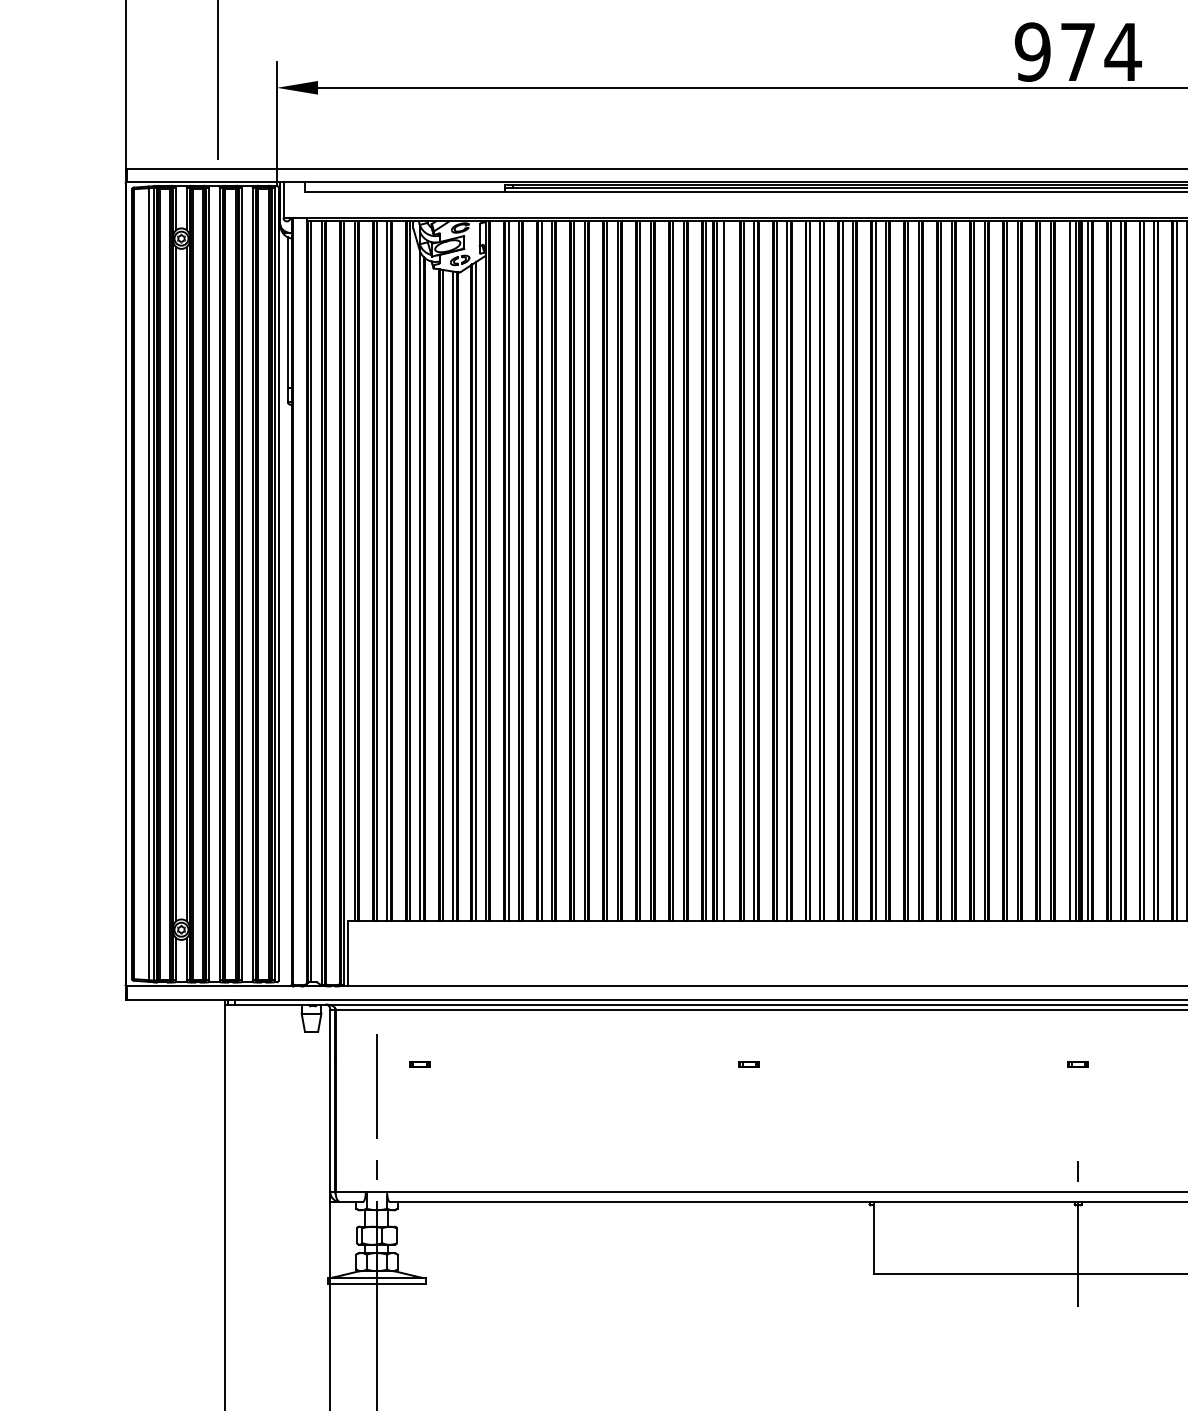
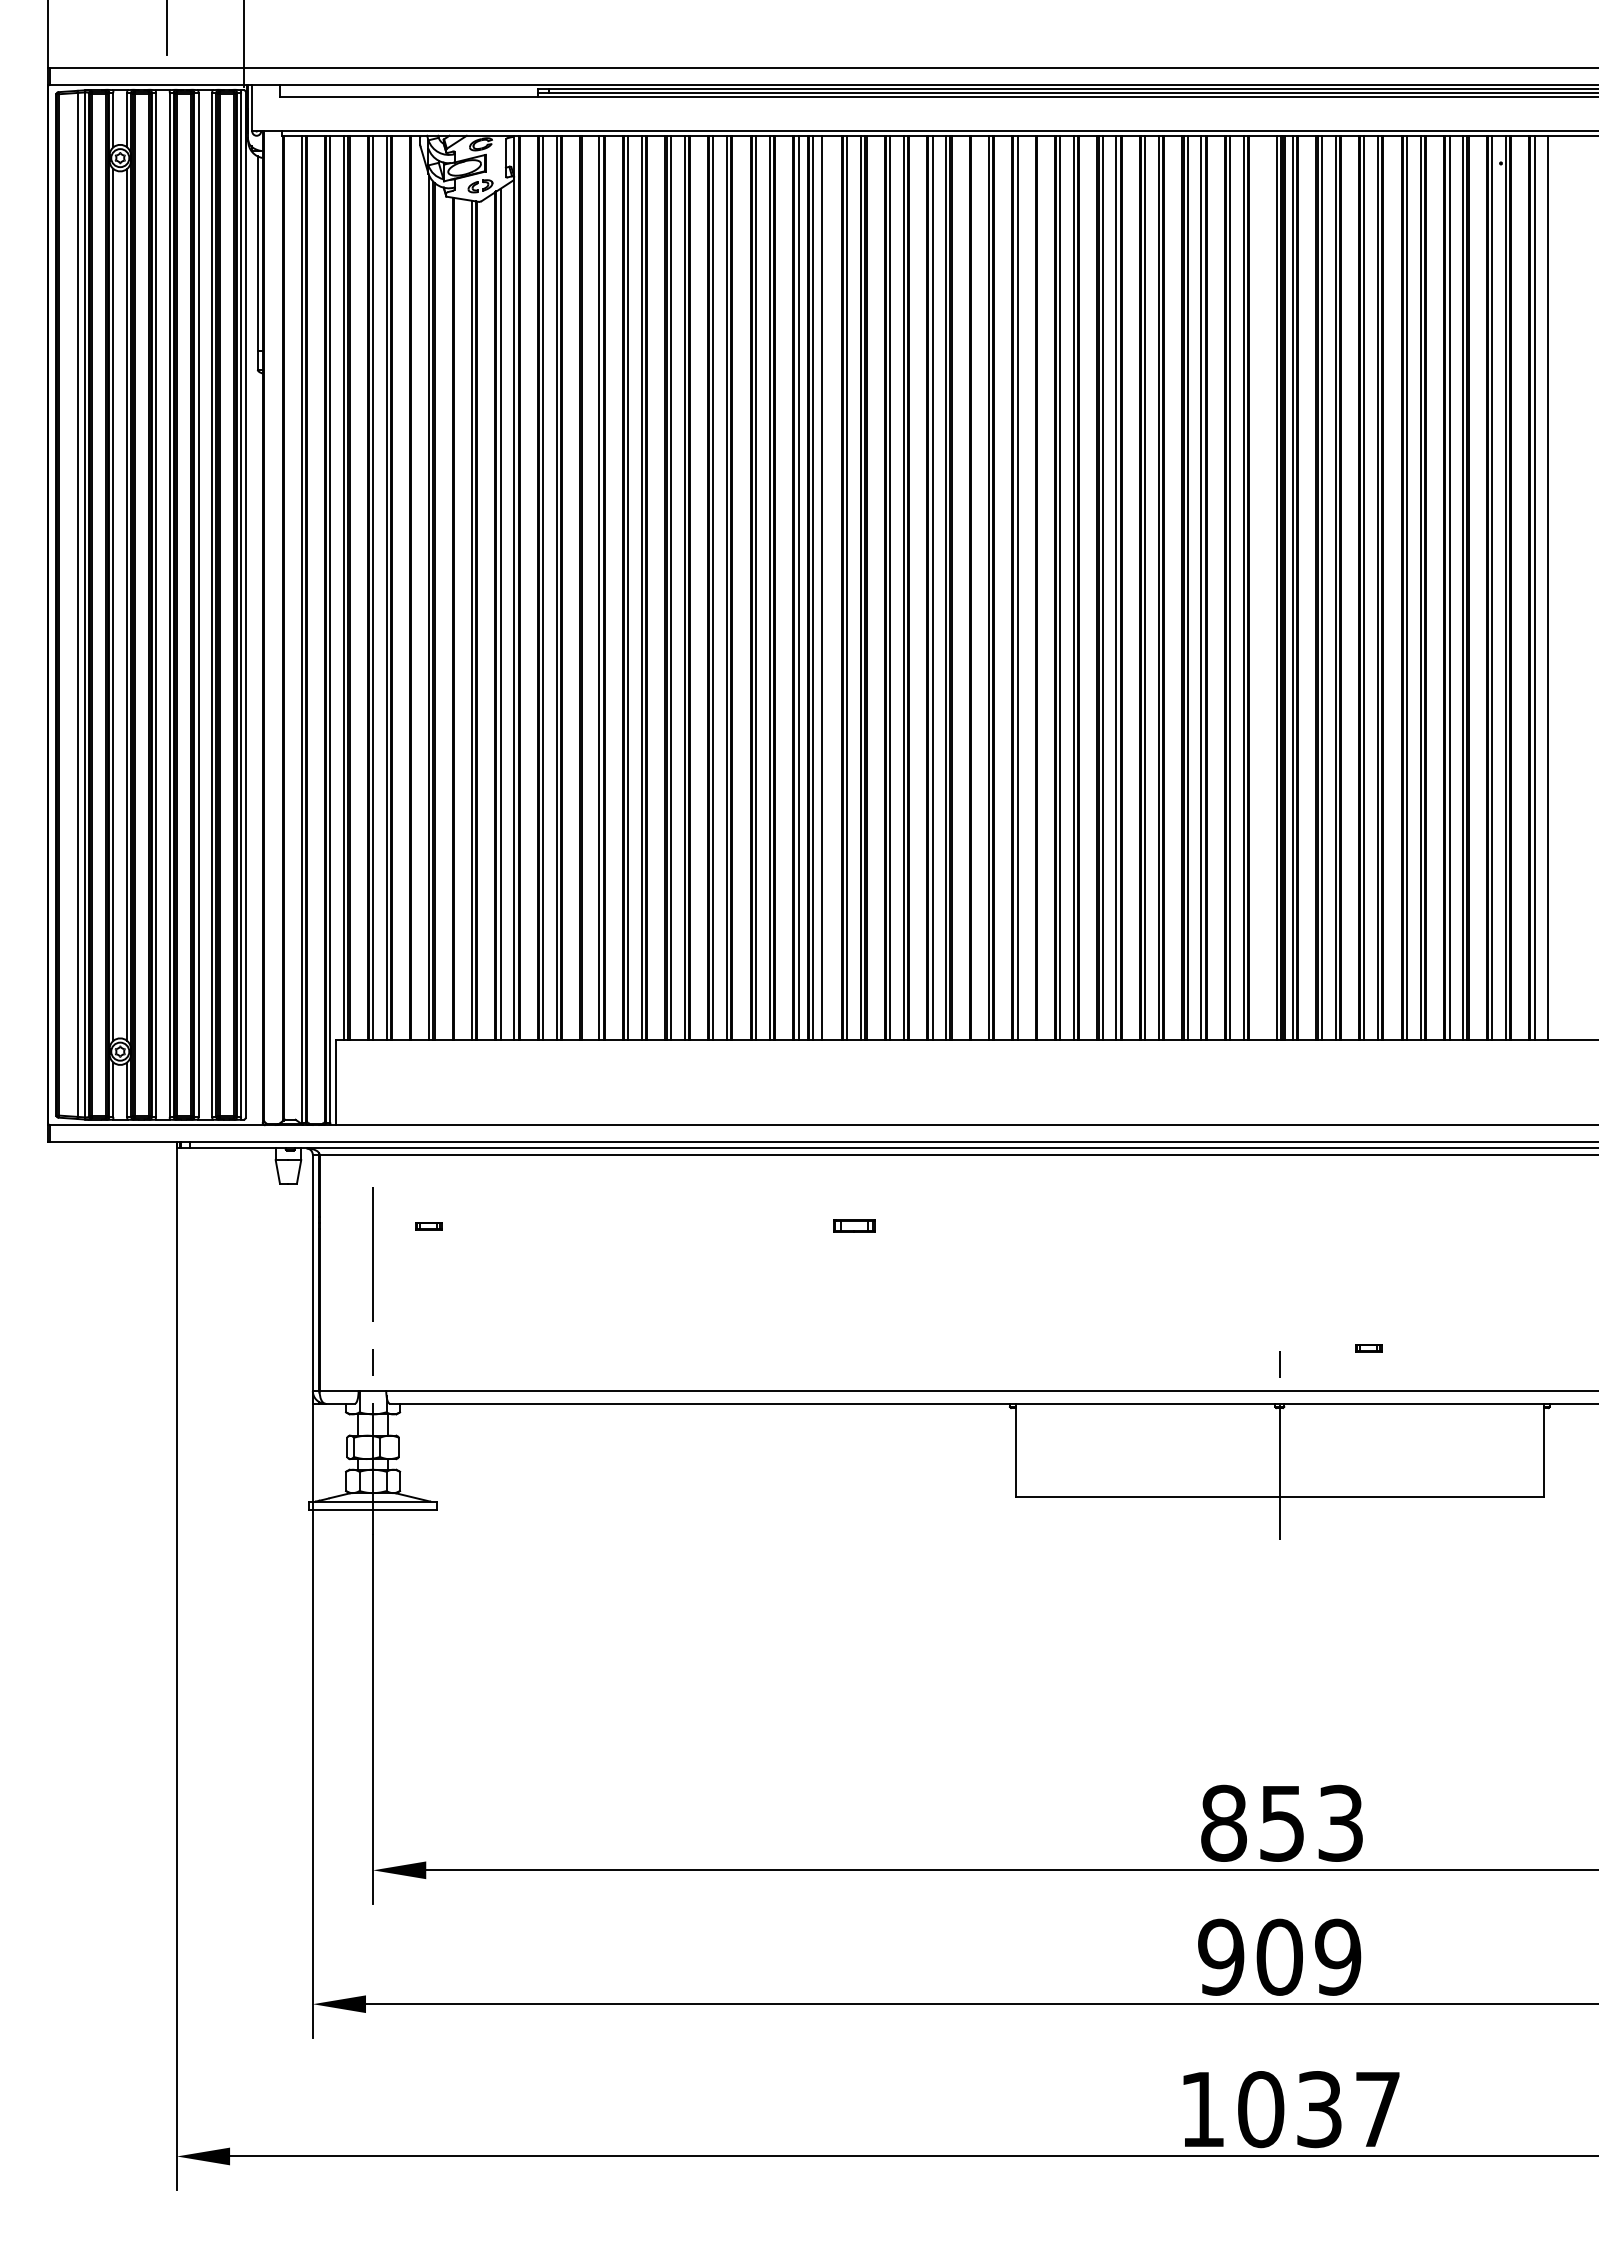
line: (409, 570) -> (415, 587), removed
line: (541, 570) -> (585, 587), removed
line: (842, 570) -> (975, 587), removed
line: (886, 570) -> (1031, 587), removed
line: (1070, 570) -> (1269, 587), removed
line: (443, 594) -> (458, 618), removed
line: (310, 601) -> (287, 627), removed
part: (749, 1064) -> (854, 1226), size x1.6
part: (1078, 1064) -> (1368, 1348), moved

